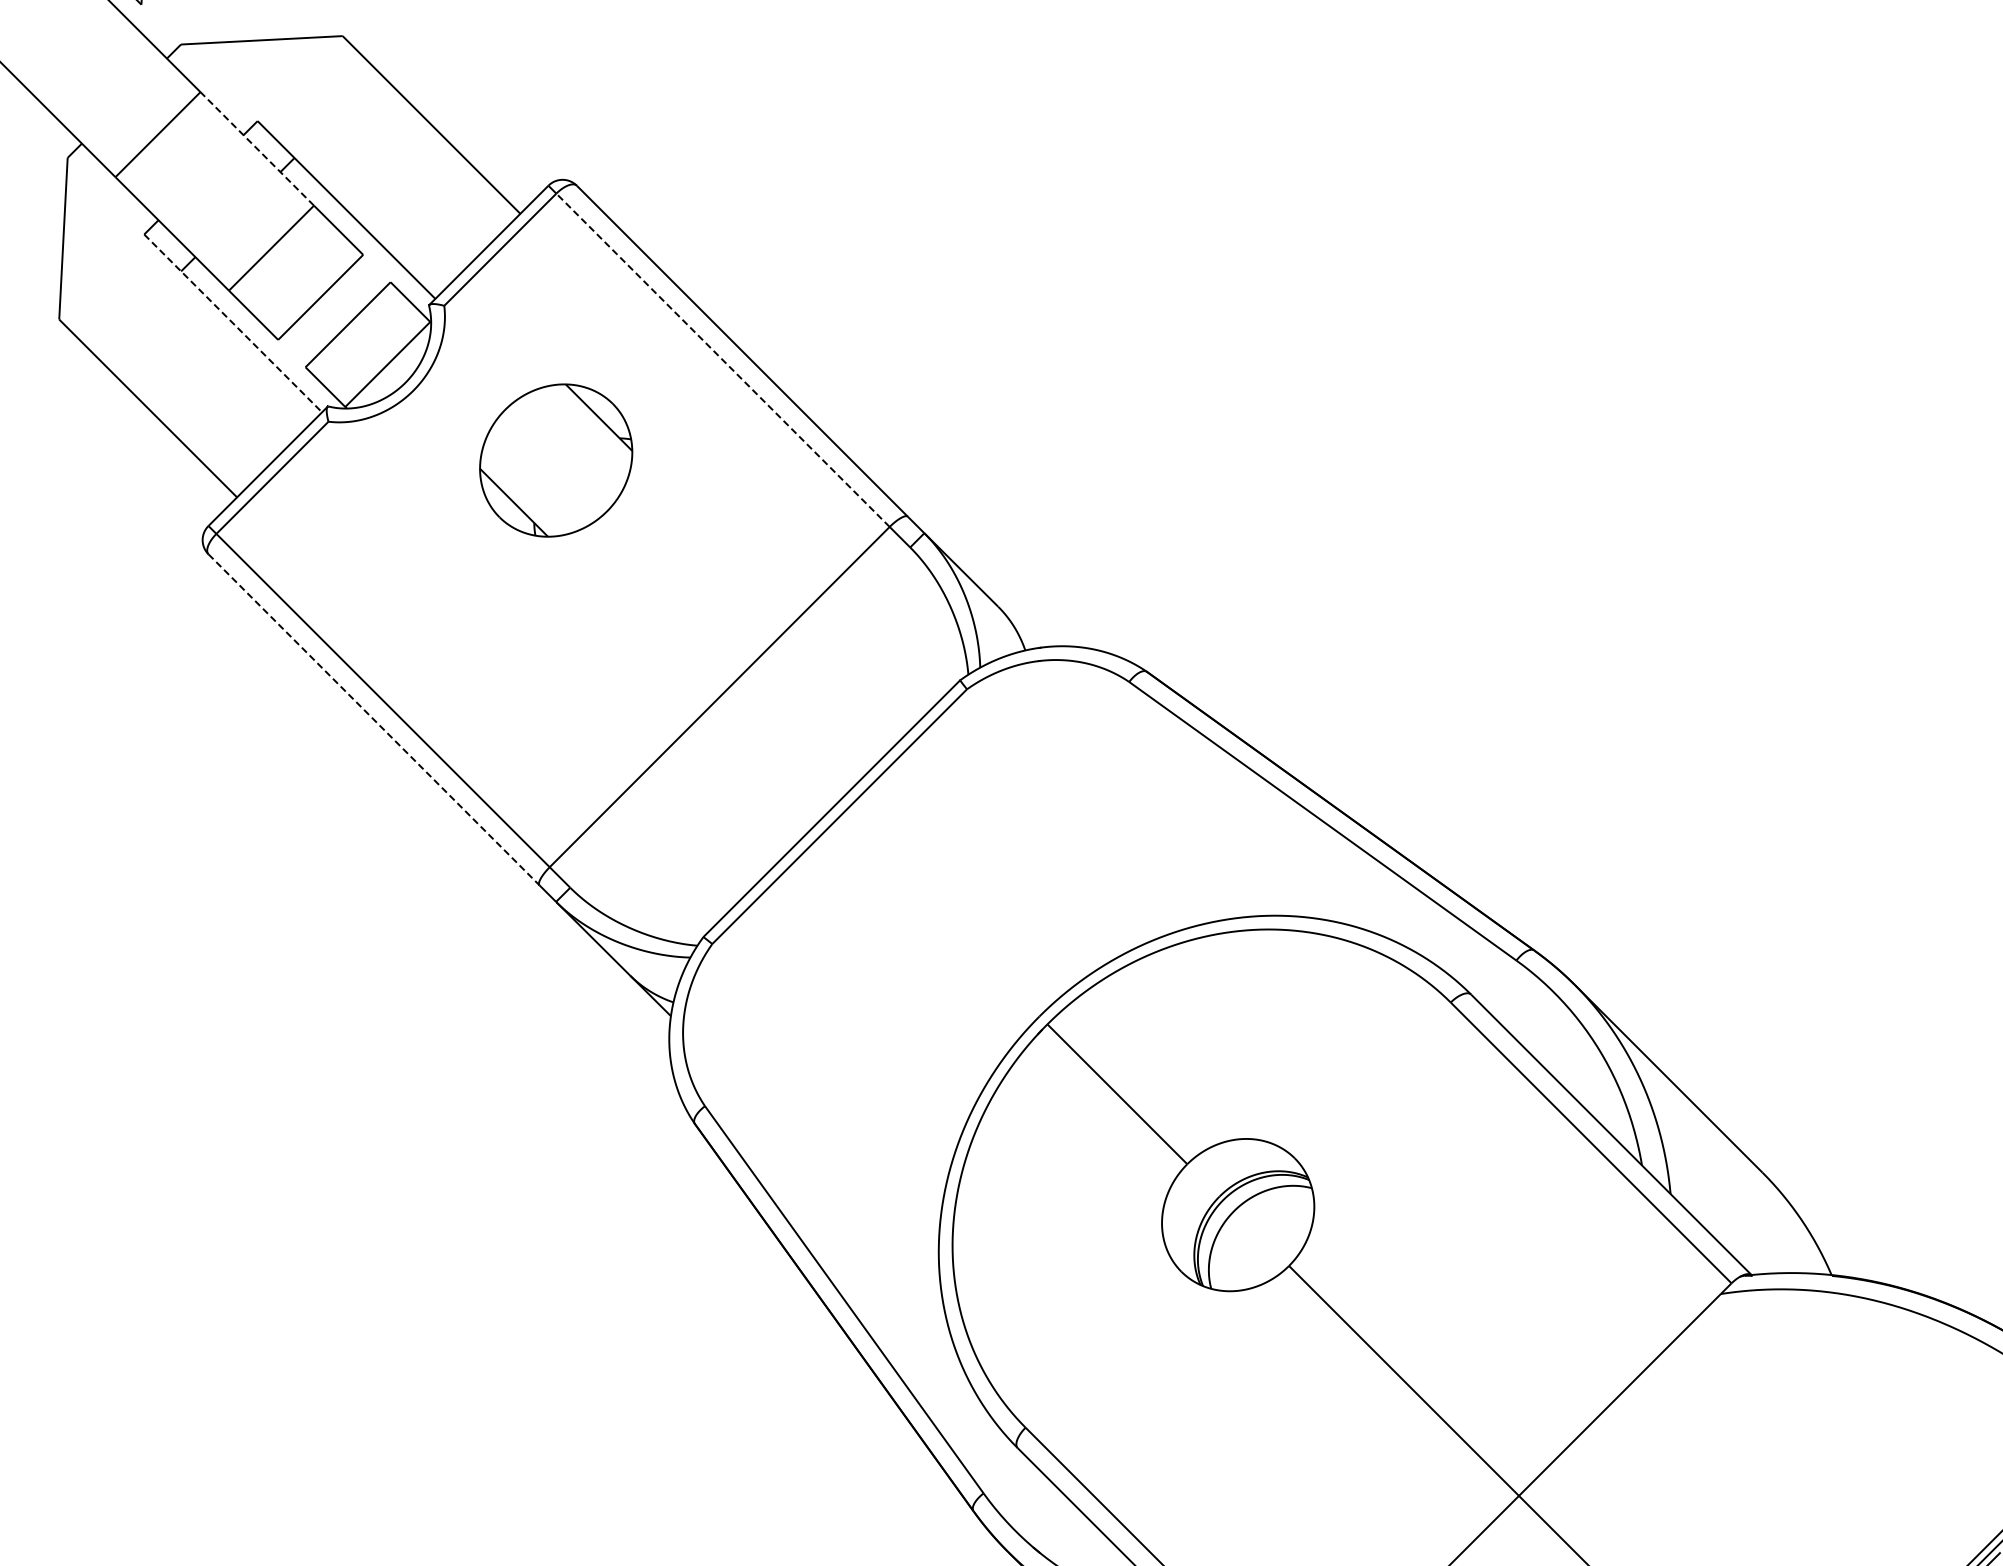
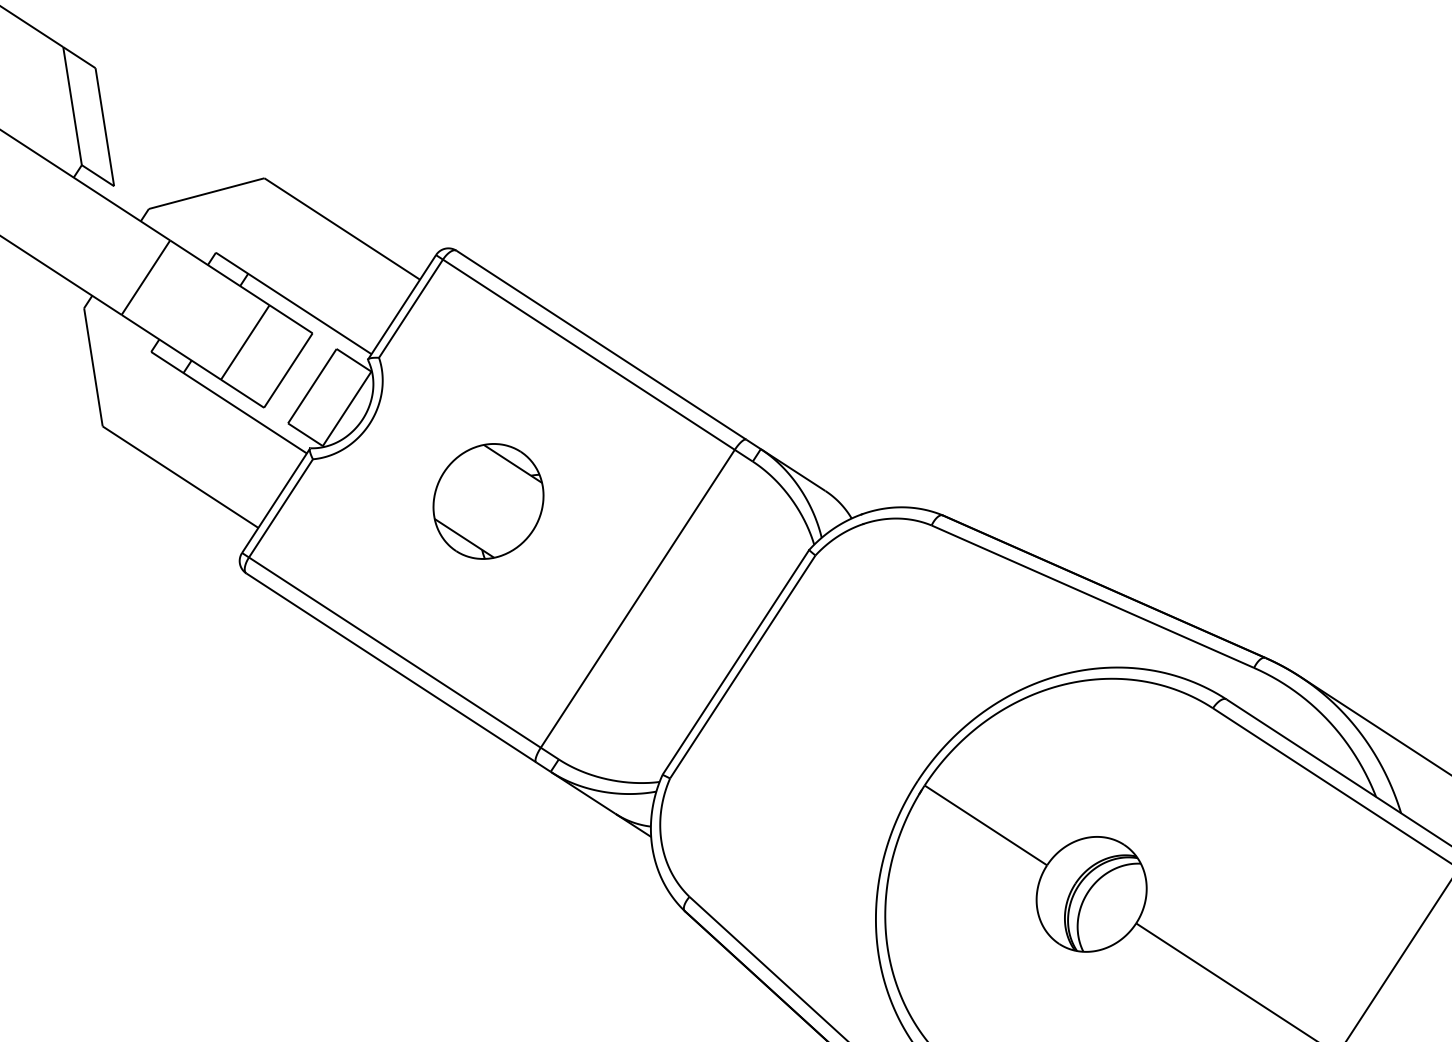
line: (256, 148) -> (219, 272), dashed -> solid
line: (233, 323) -> (229, 402), dashed -> solid
line: (723, 360) -> (589, 354), dashed -> solid
part: (556, 460) -> (488, 501), moved
line: (374, 720) -> (391, 668), dashed -> solid

